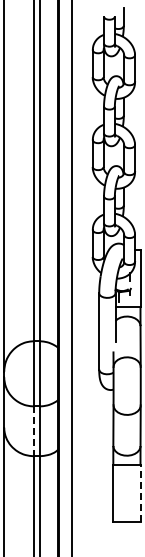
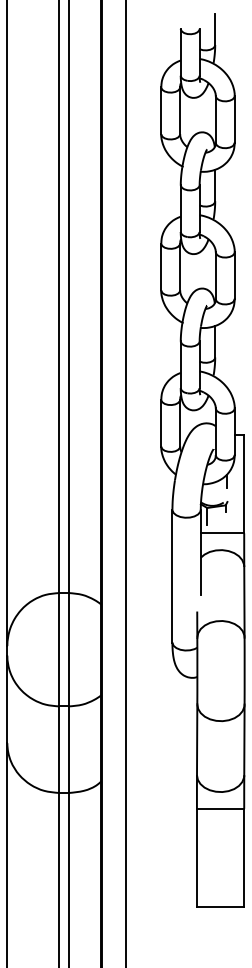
line: (34, 431) -> (59, 749), dashed -> solid
line: (140, 493) -> (244, 857), dashed -> solid

